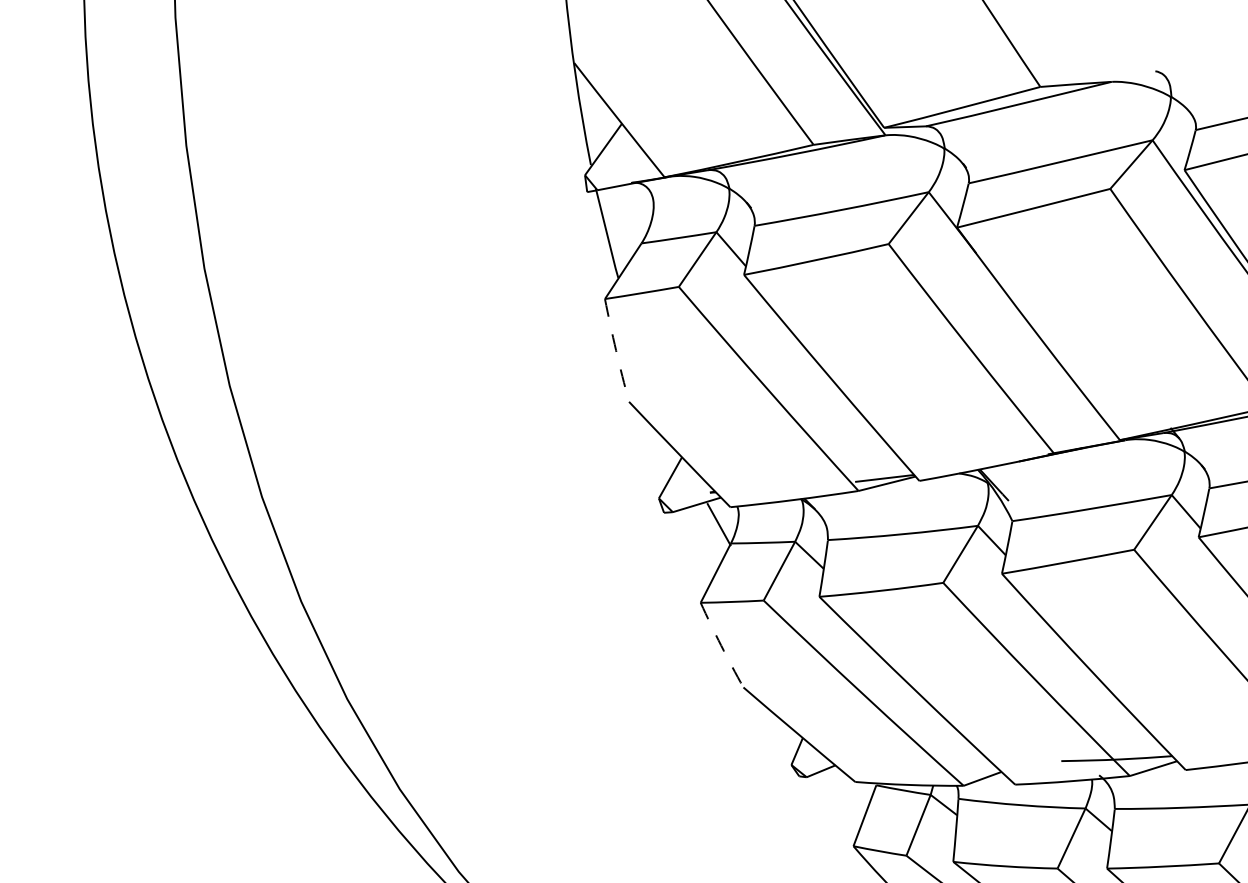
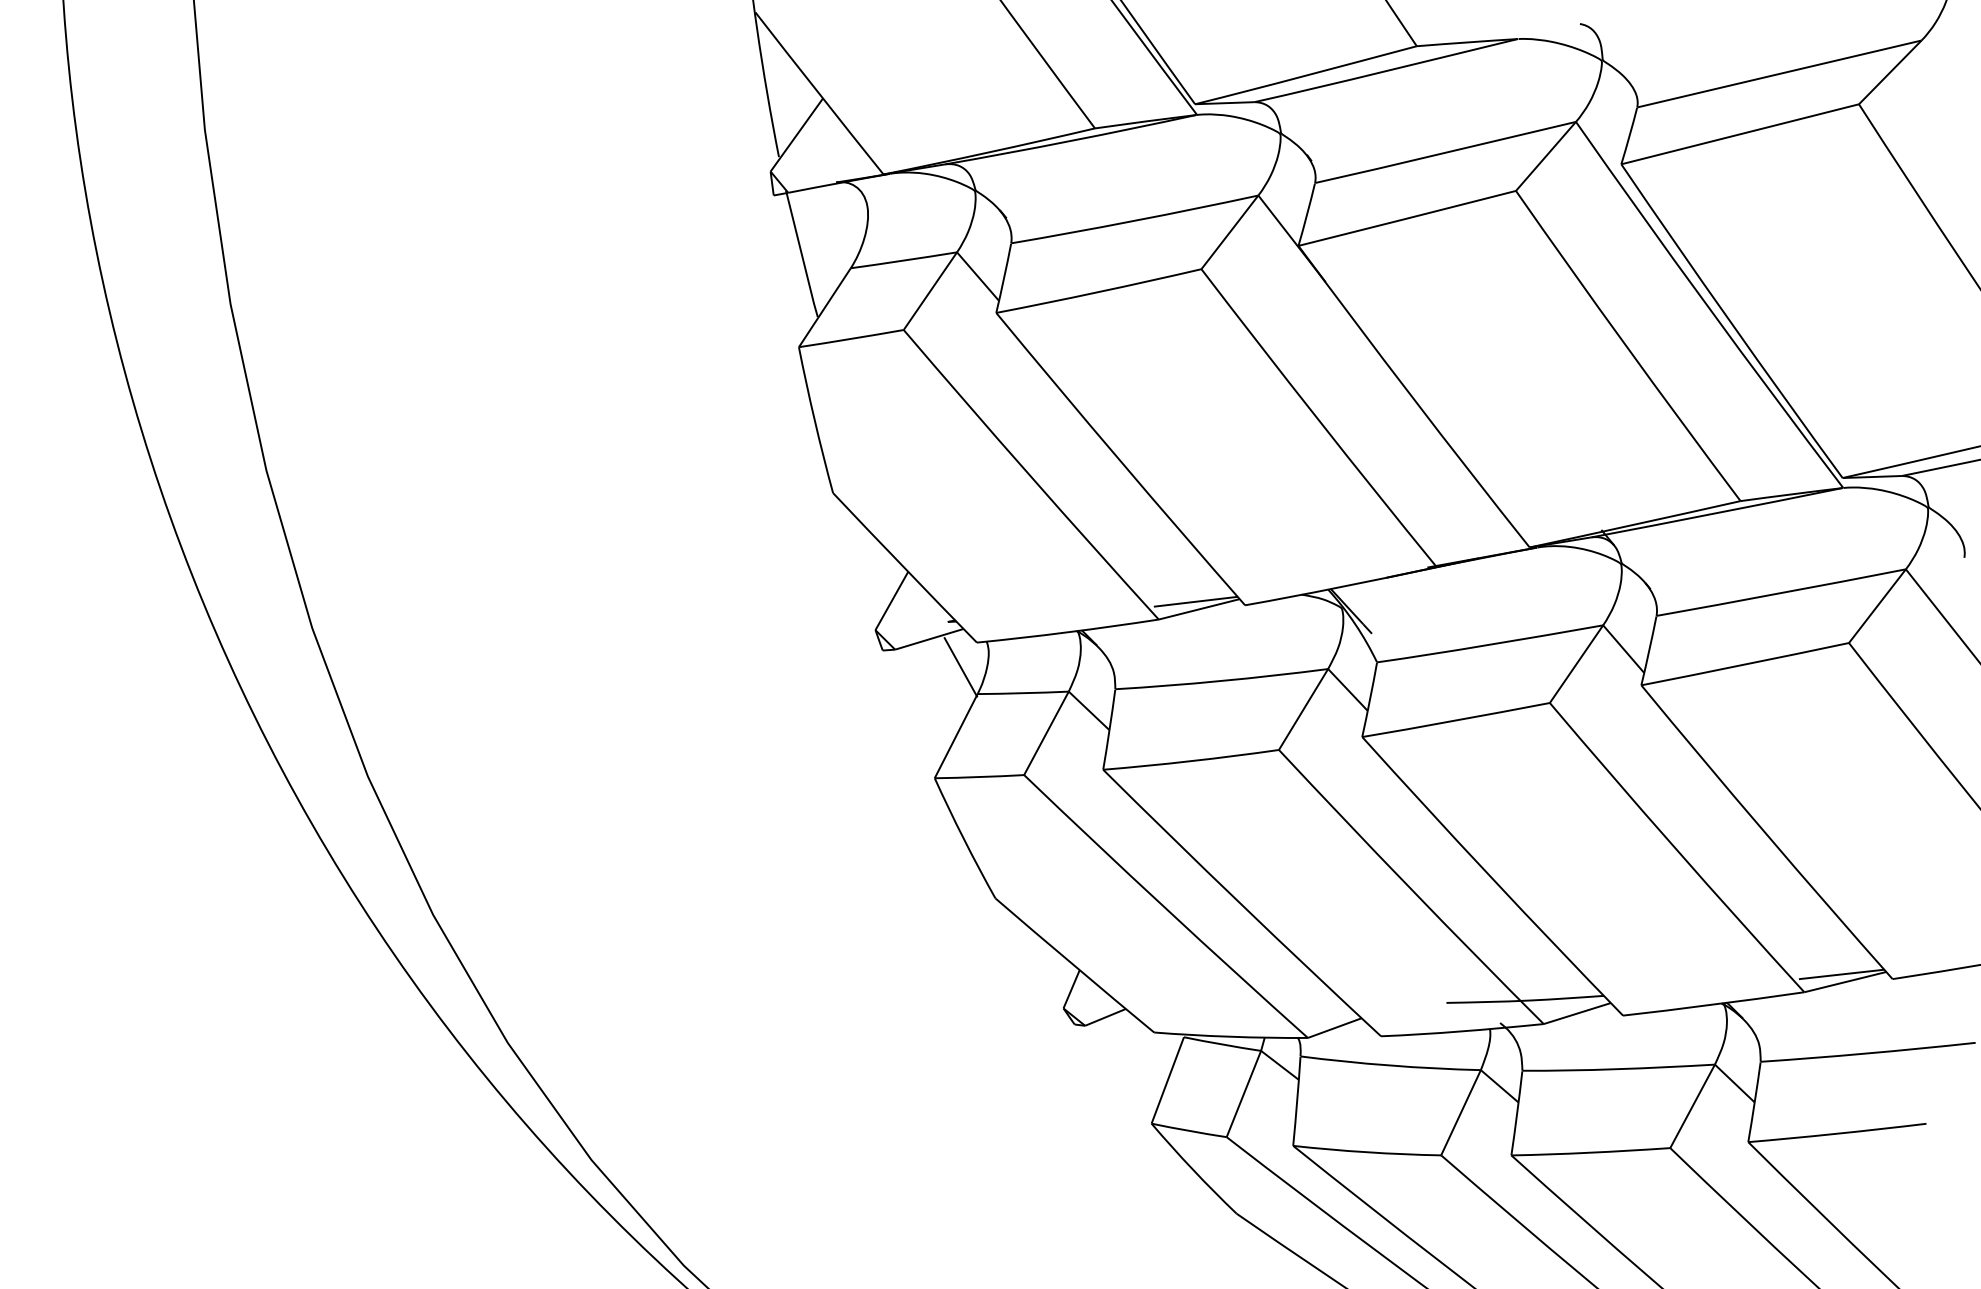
arc: (615, 350) -> (814, 420), dashed -> solid
arc: (720, 645) -> (963, 838), dashed -> solid

